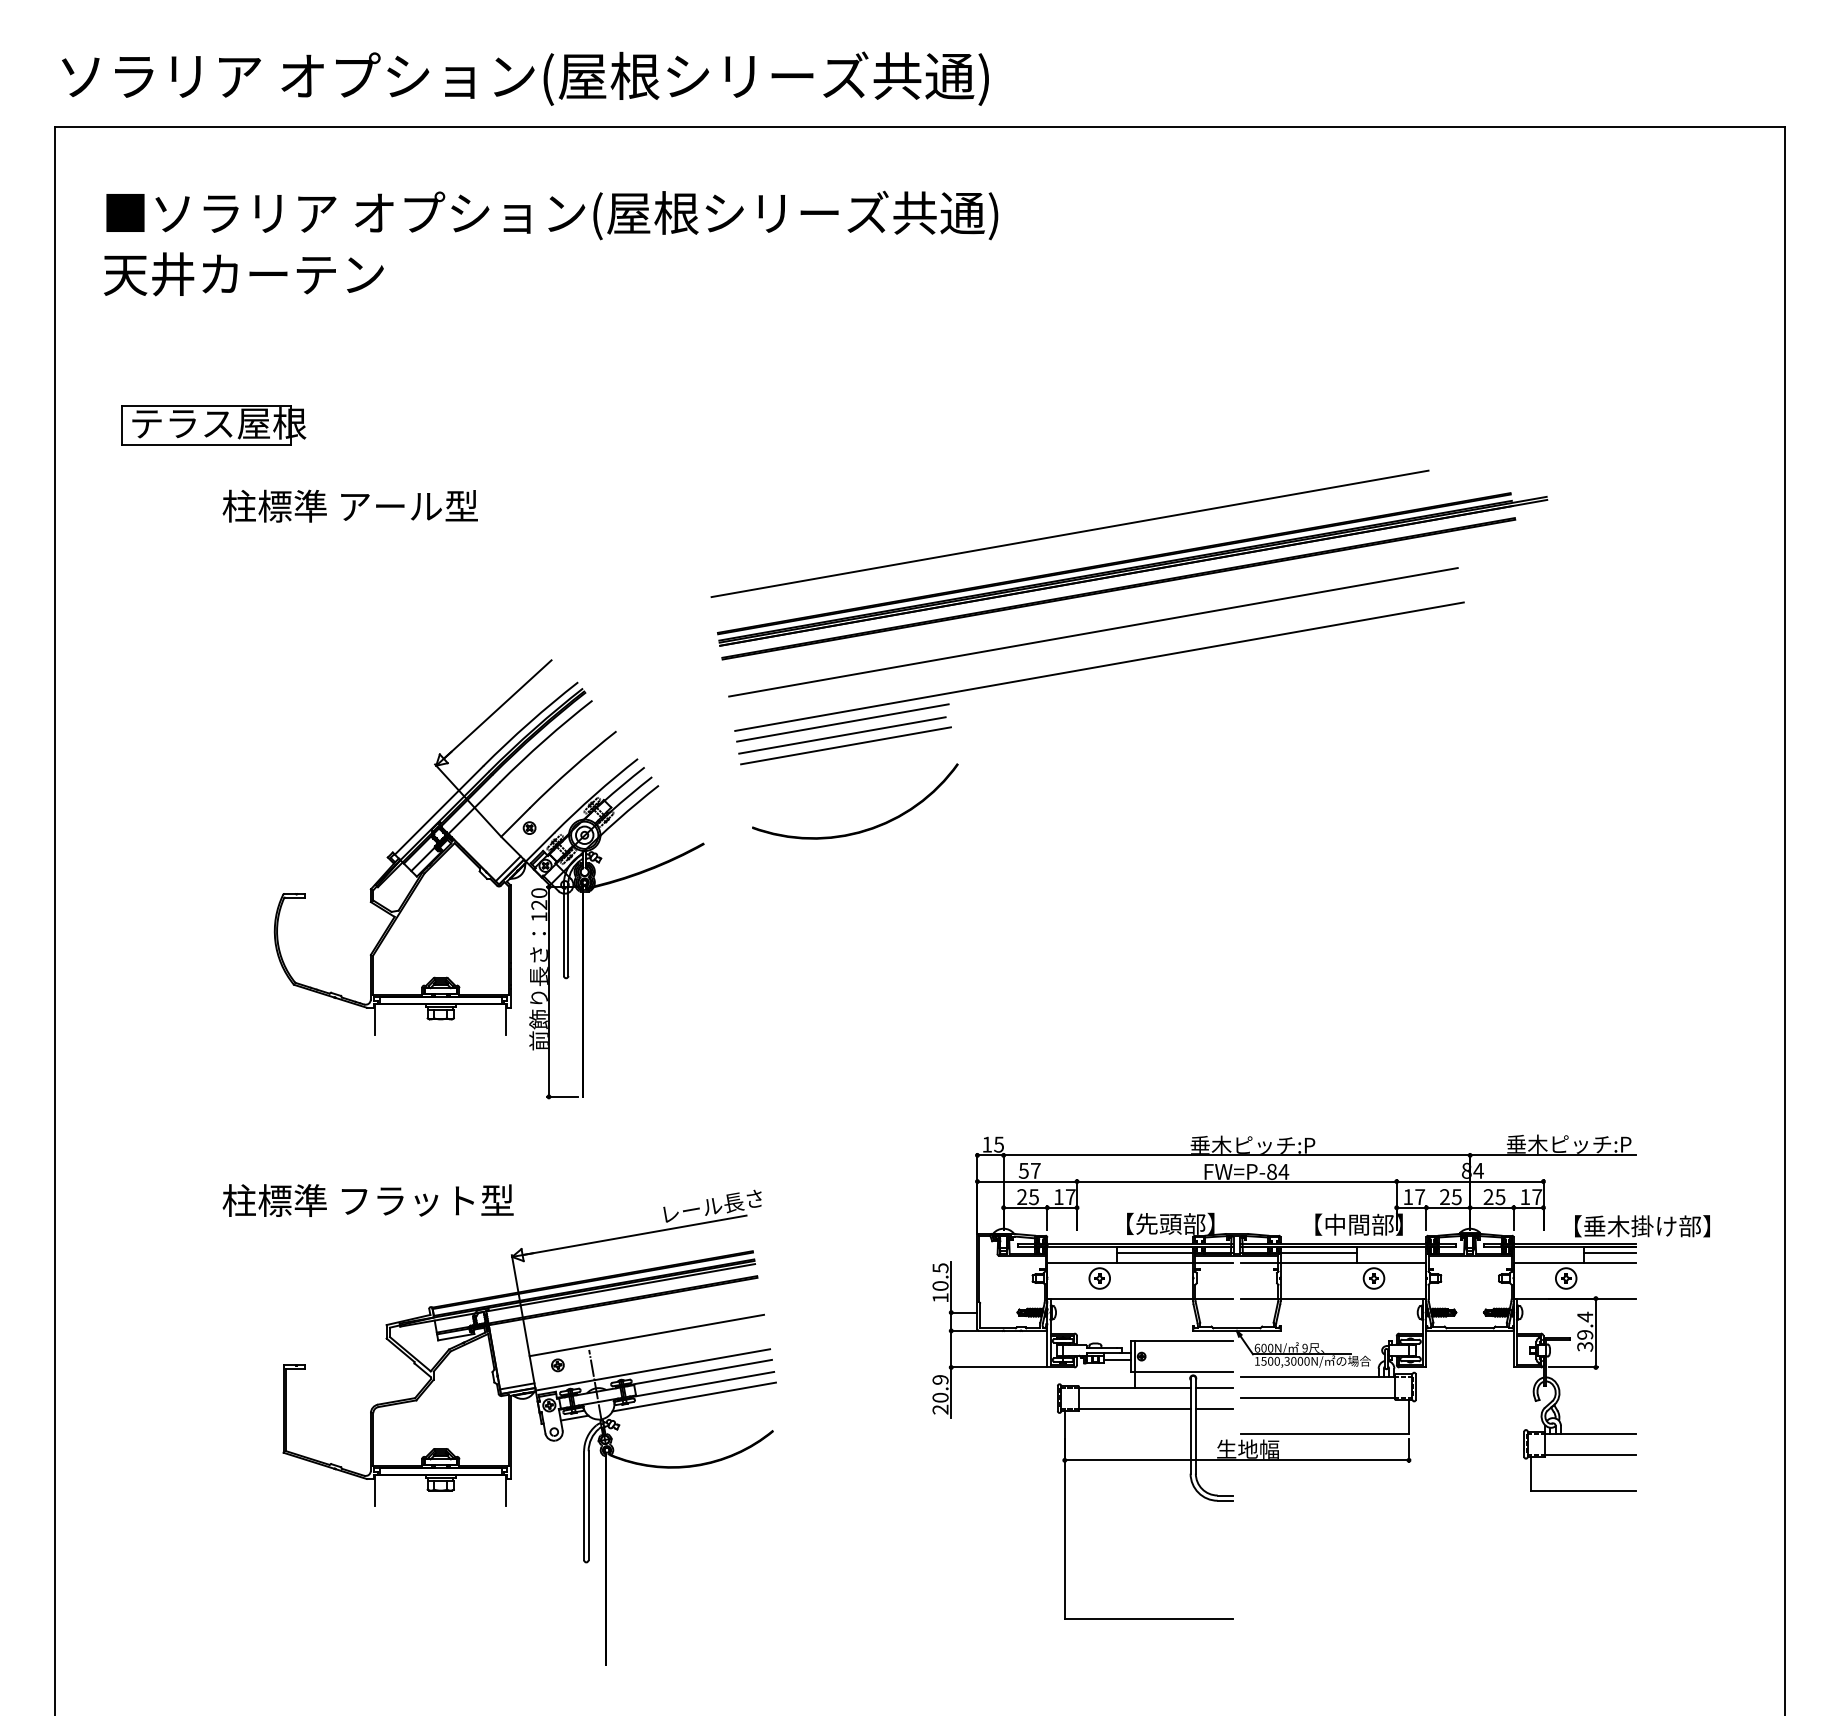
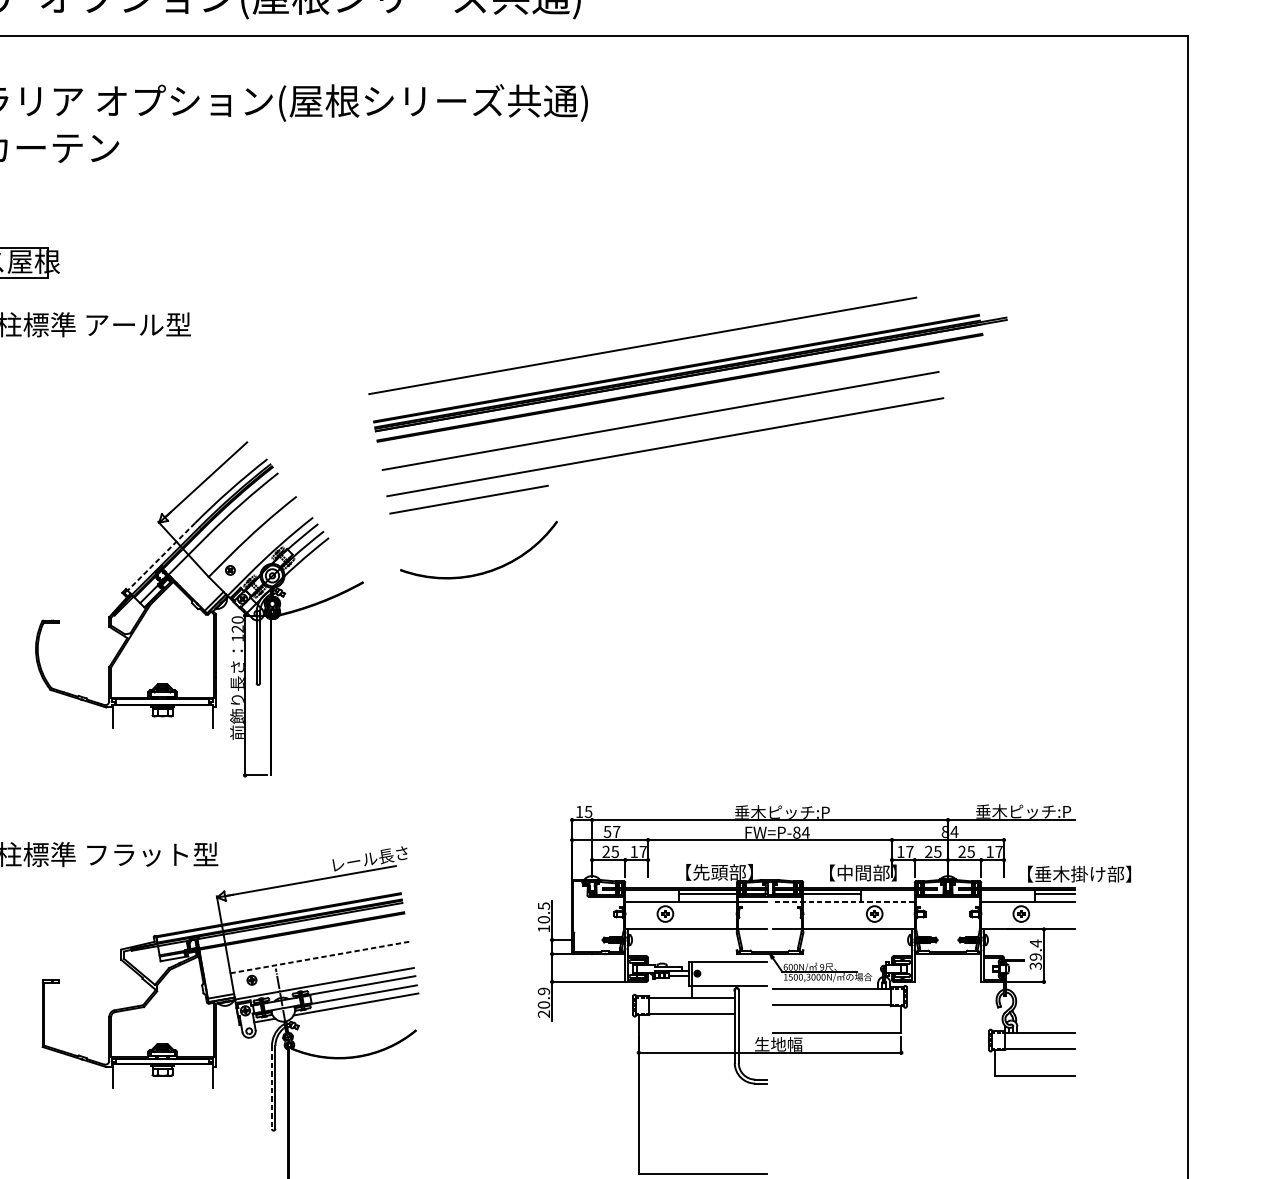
line: (842, 722) -> (469, 489), removed
line: (845, 745) -> (471, 507), removed
line: (438, 810) -> (160, 556), solid -> dashed
line: (1333, 1263) -> (843, 902), solid -> dashed
line: (646, 1335) -> (319, 957), solid -> dashed
line: (1213, 1388) -> (752, 997), removed
line: (1213, 1409) -> (752, 1013), removed
line: (584, 1506) -> (272, 1088), solid -> dashed

